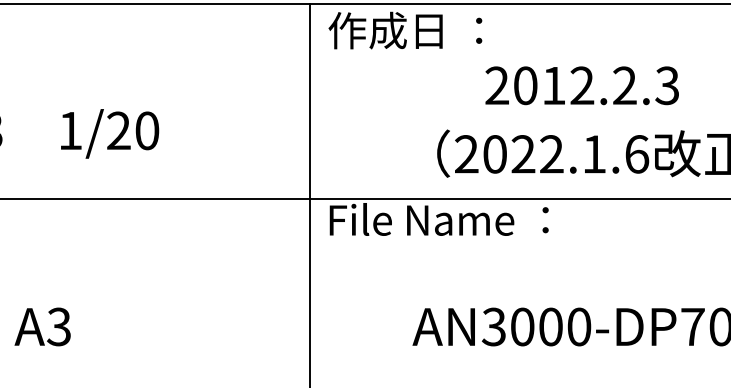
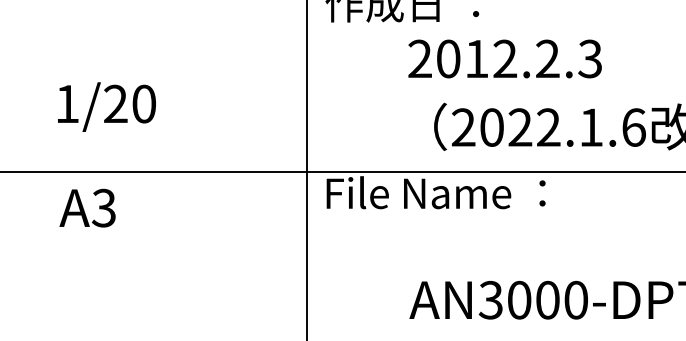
text: (581, 85) -> (504, 58), moved
text: (42, 326) -> (87, 207), moved

